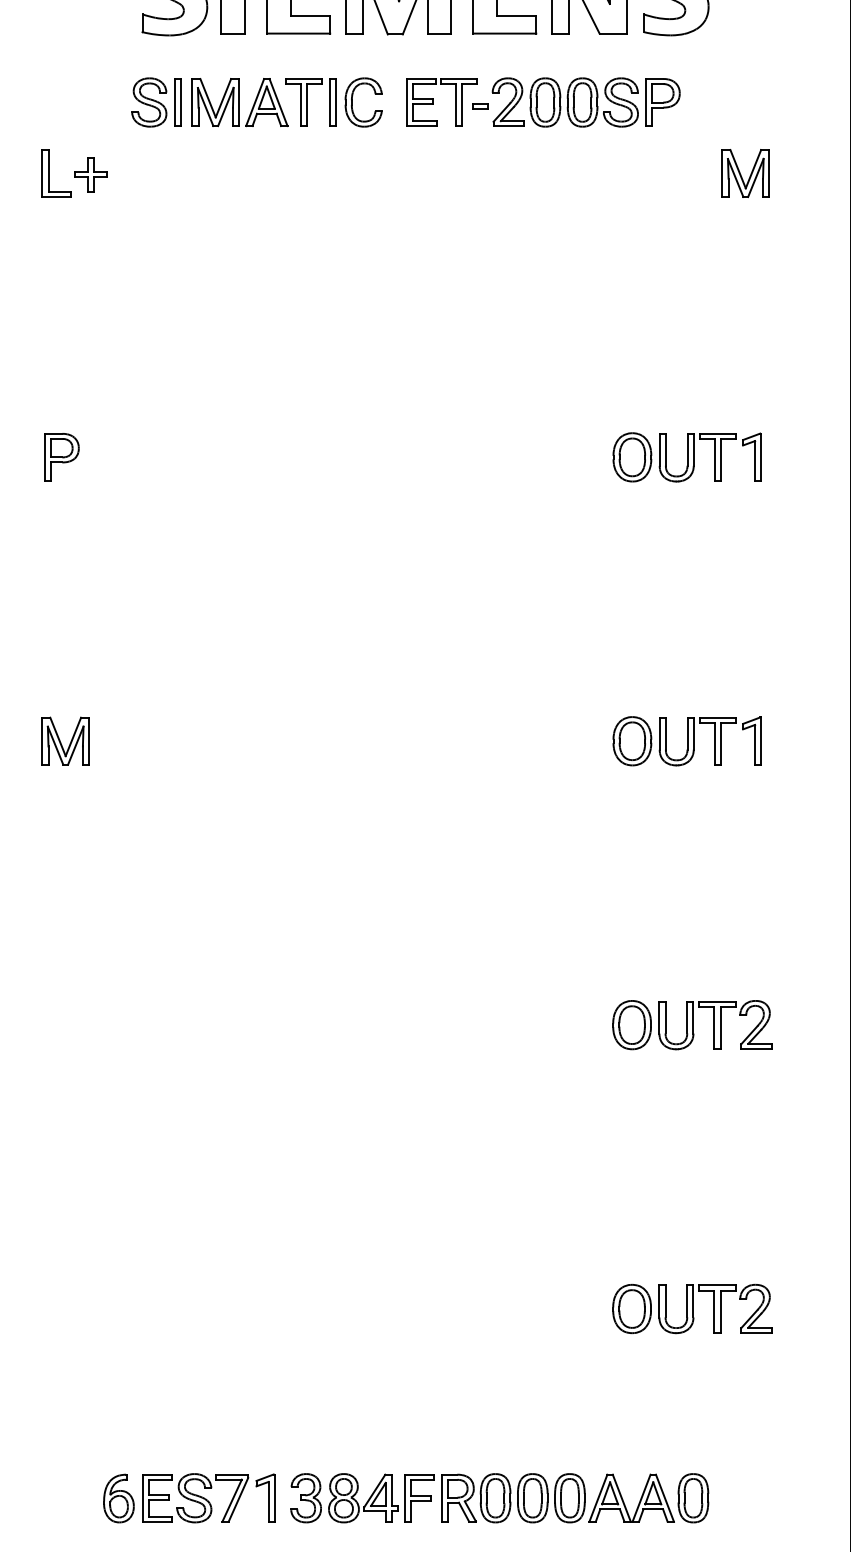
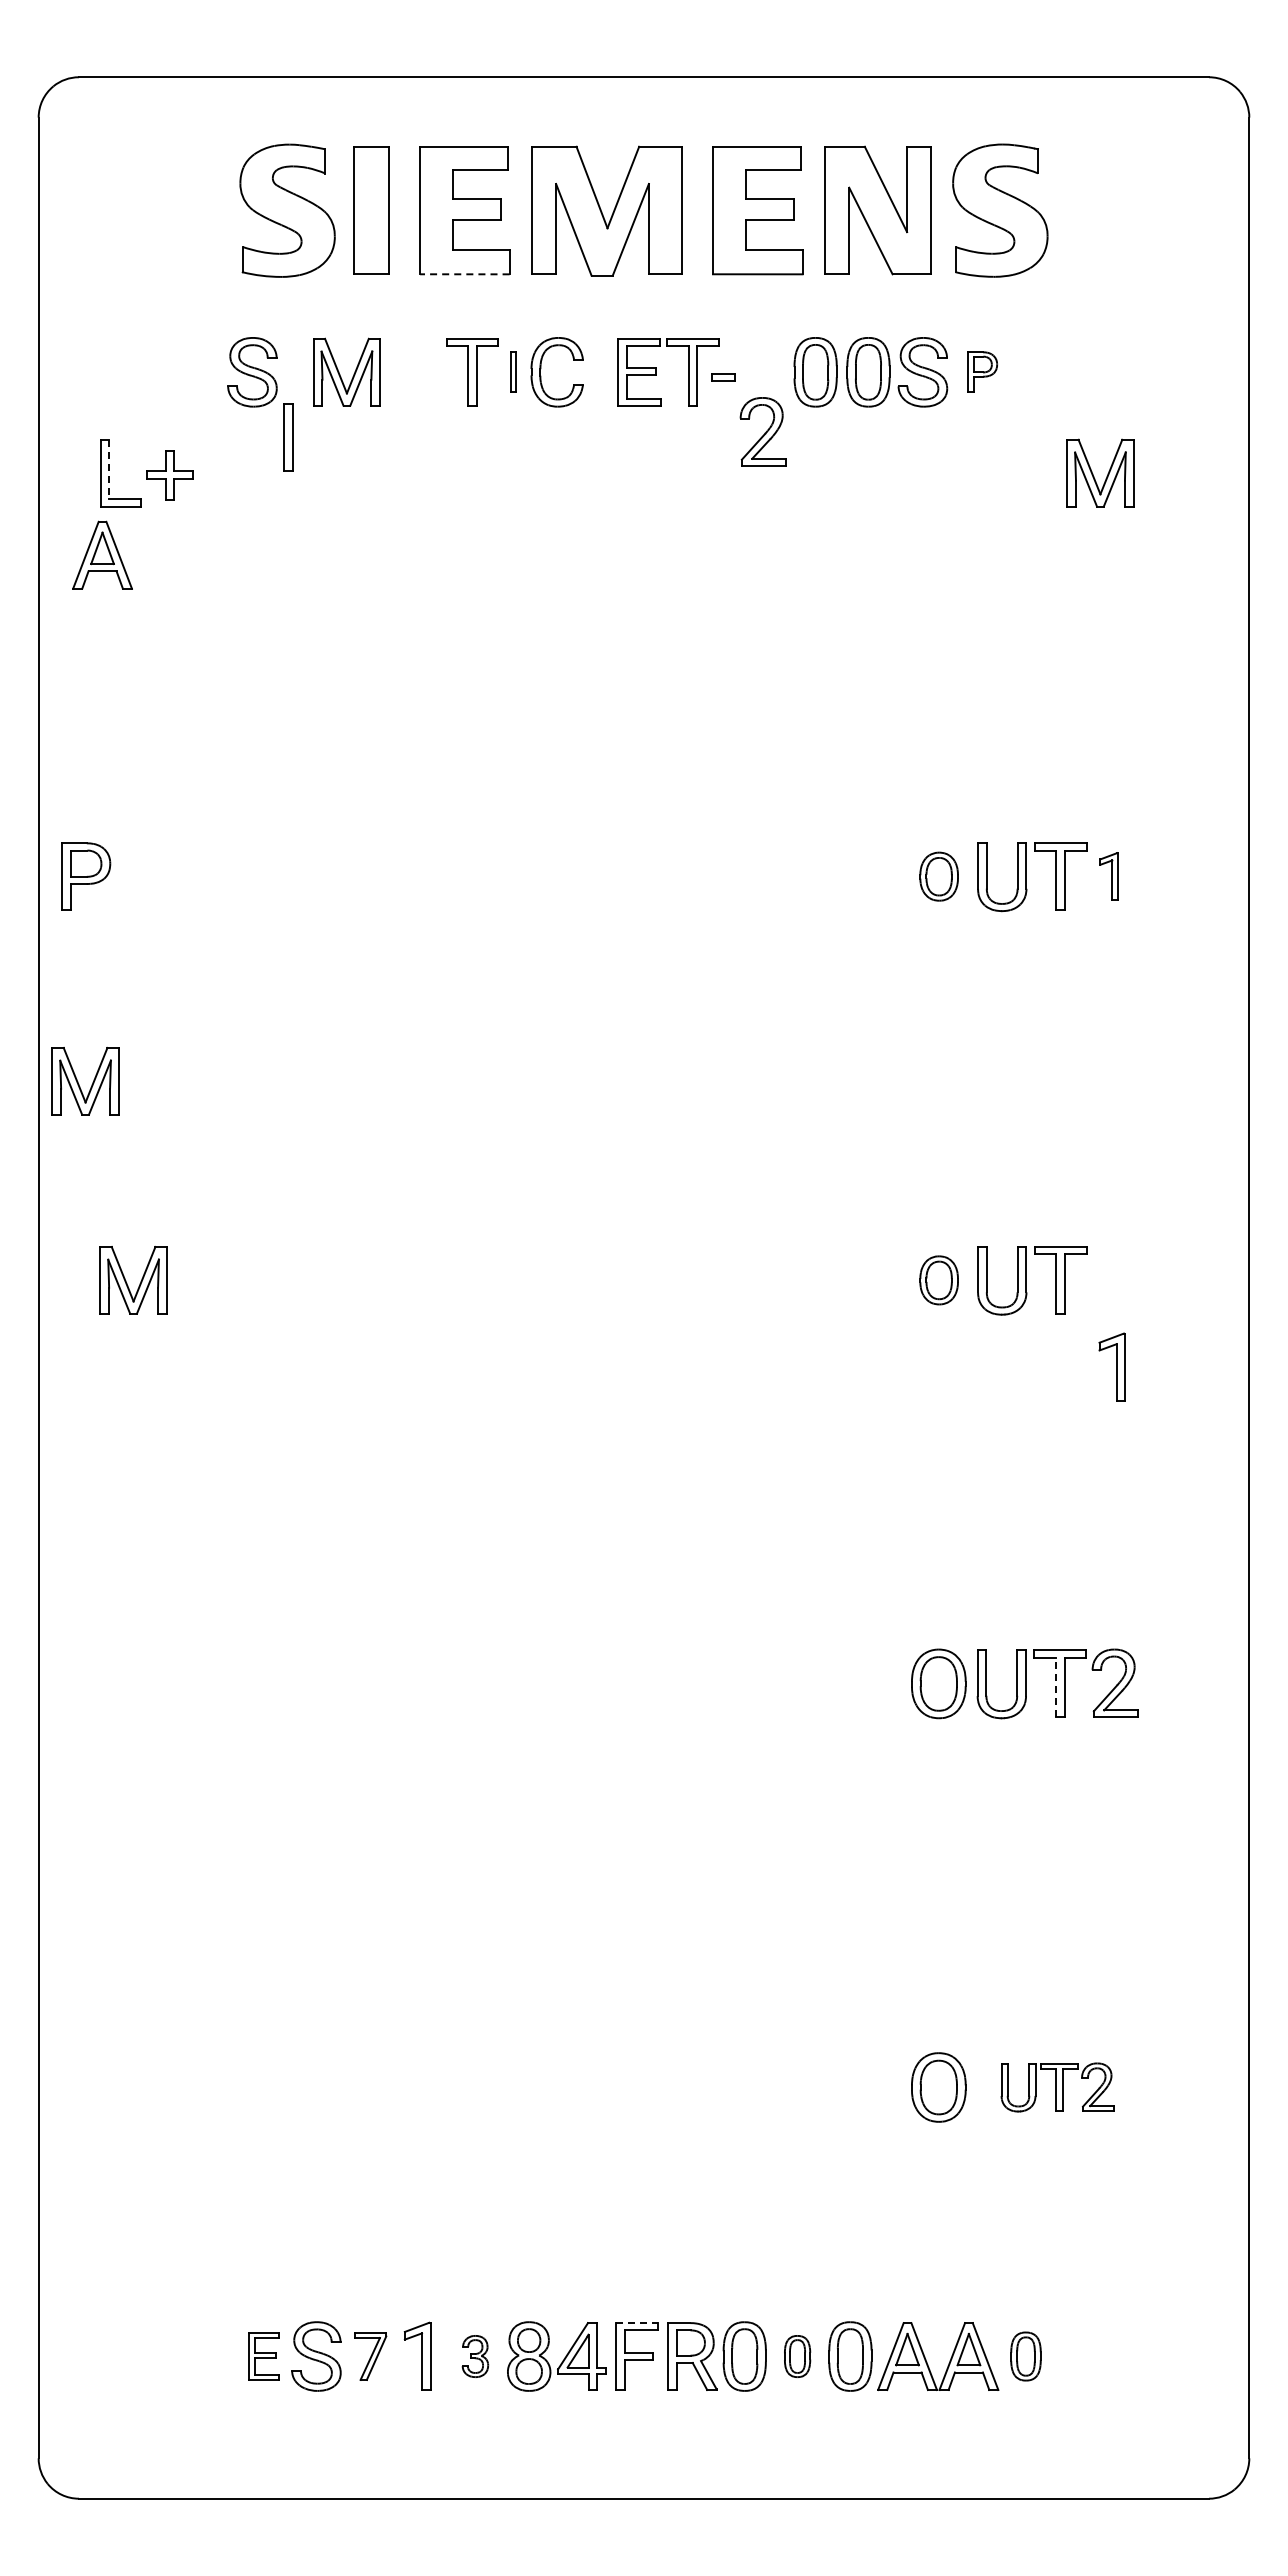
line: (298, 33) -> (464, 274), solid -> dashed
part: (266, 101) -> (102, 554), moved
part: (508, 101) -> (762, 431), moved
part: (178, 102) -> (288, 437), moved
part: (332, 102) -> (513, 372), size x0.6
part: (662, 102) -> (982, 372), size x0.6
line: (48, 170) -> (109, 469), solid -> dashed
part: (62, 457) -> (86, 876), moved
part: (631, 457) -> (938, 876), size x0.7
part: (751, 457) -> (1108, 876), size x0.7
part: (27, 603) -> (79, 1084), added
part: (751, 740) -> (1111, 1366), moved
part: (631, 741) -> (938, 1280), size x0.7
line: (714, 1027) -> (1055, 1687), solid -> dashed
part: (715, 1308) -> (1057, 2087), size x0.7
line: (419, 1474) -> (636, 2323), solid -> dashed
part: (119, 1498) -> (209, 2356), removed
part: (157, 1498) -> (263, 2356), size x0.7
part: (232, 1498) -> (370, 2356), size x0.7
part: (306, 1498) -> (475, 2356), size x0.6
part: (532, 1498) -> (797, 2356), size x0.6
part: (693, 1498) -> (1025, 2356), size x0.7

